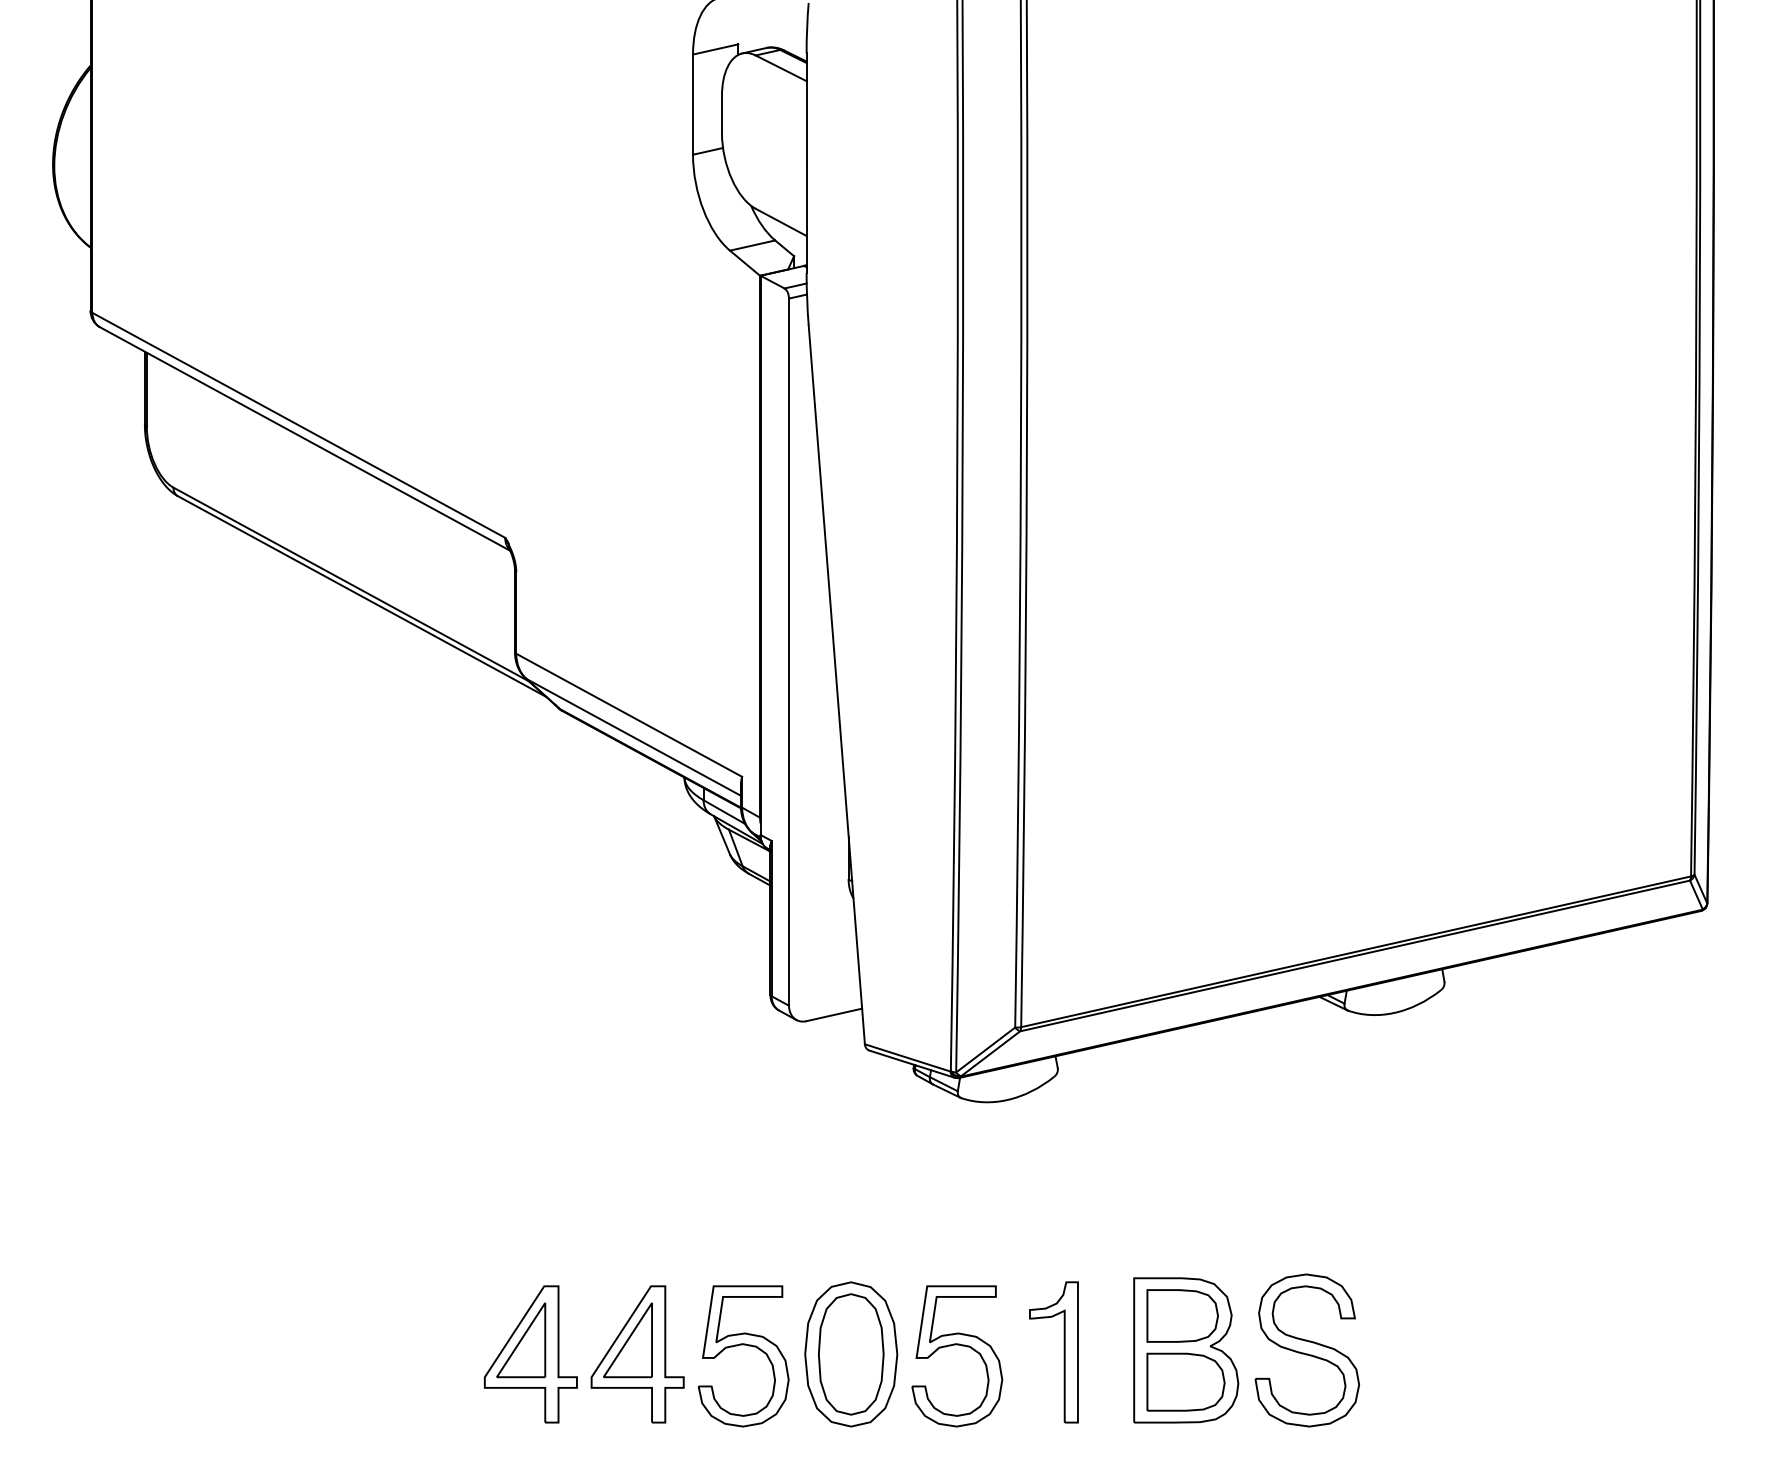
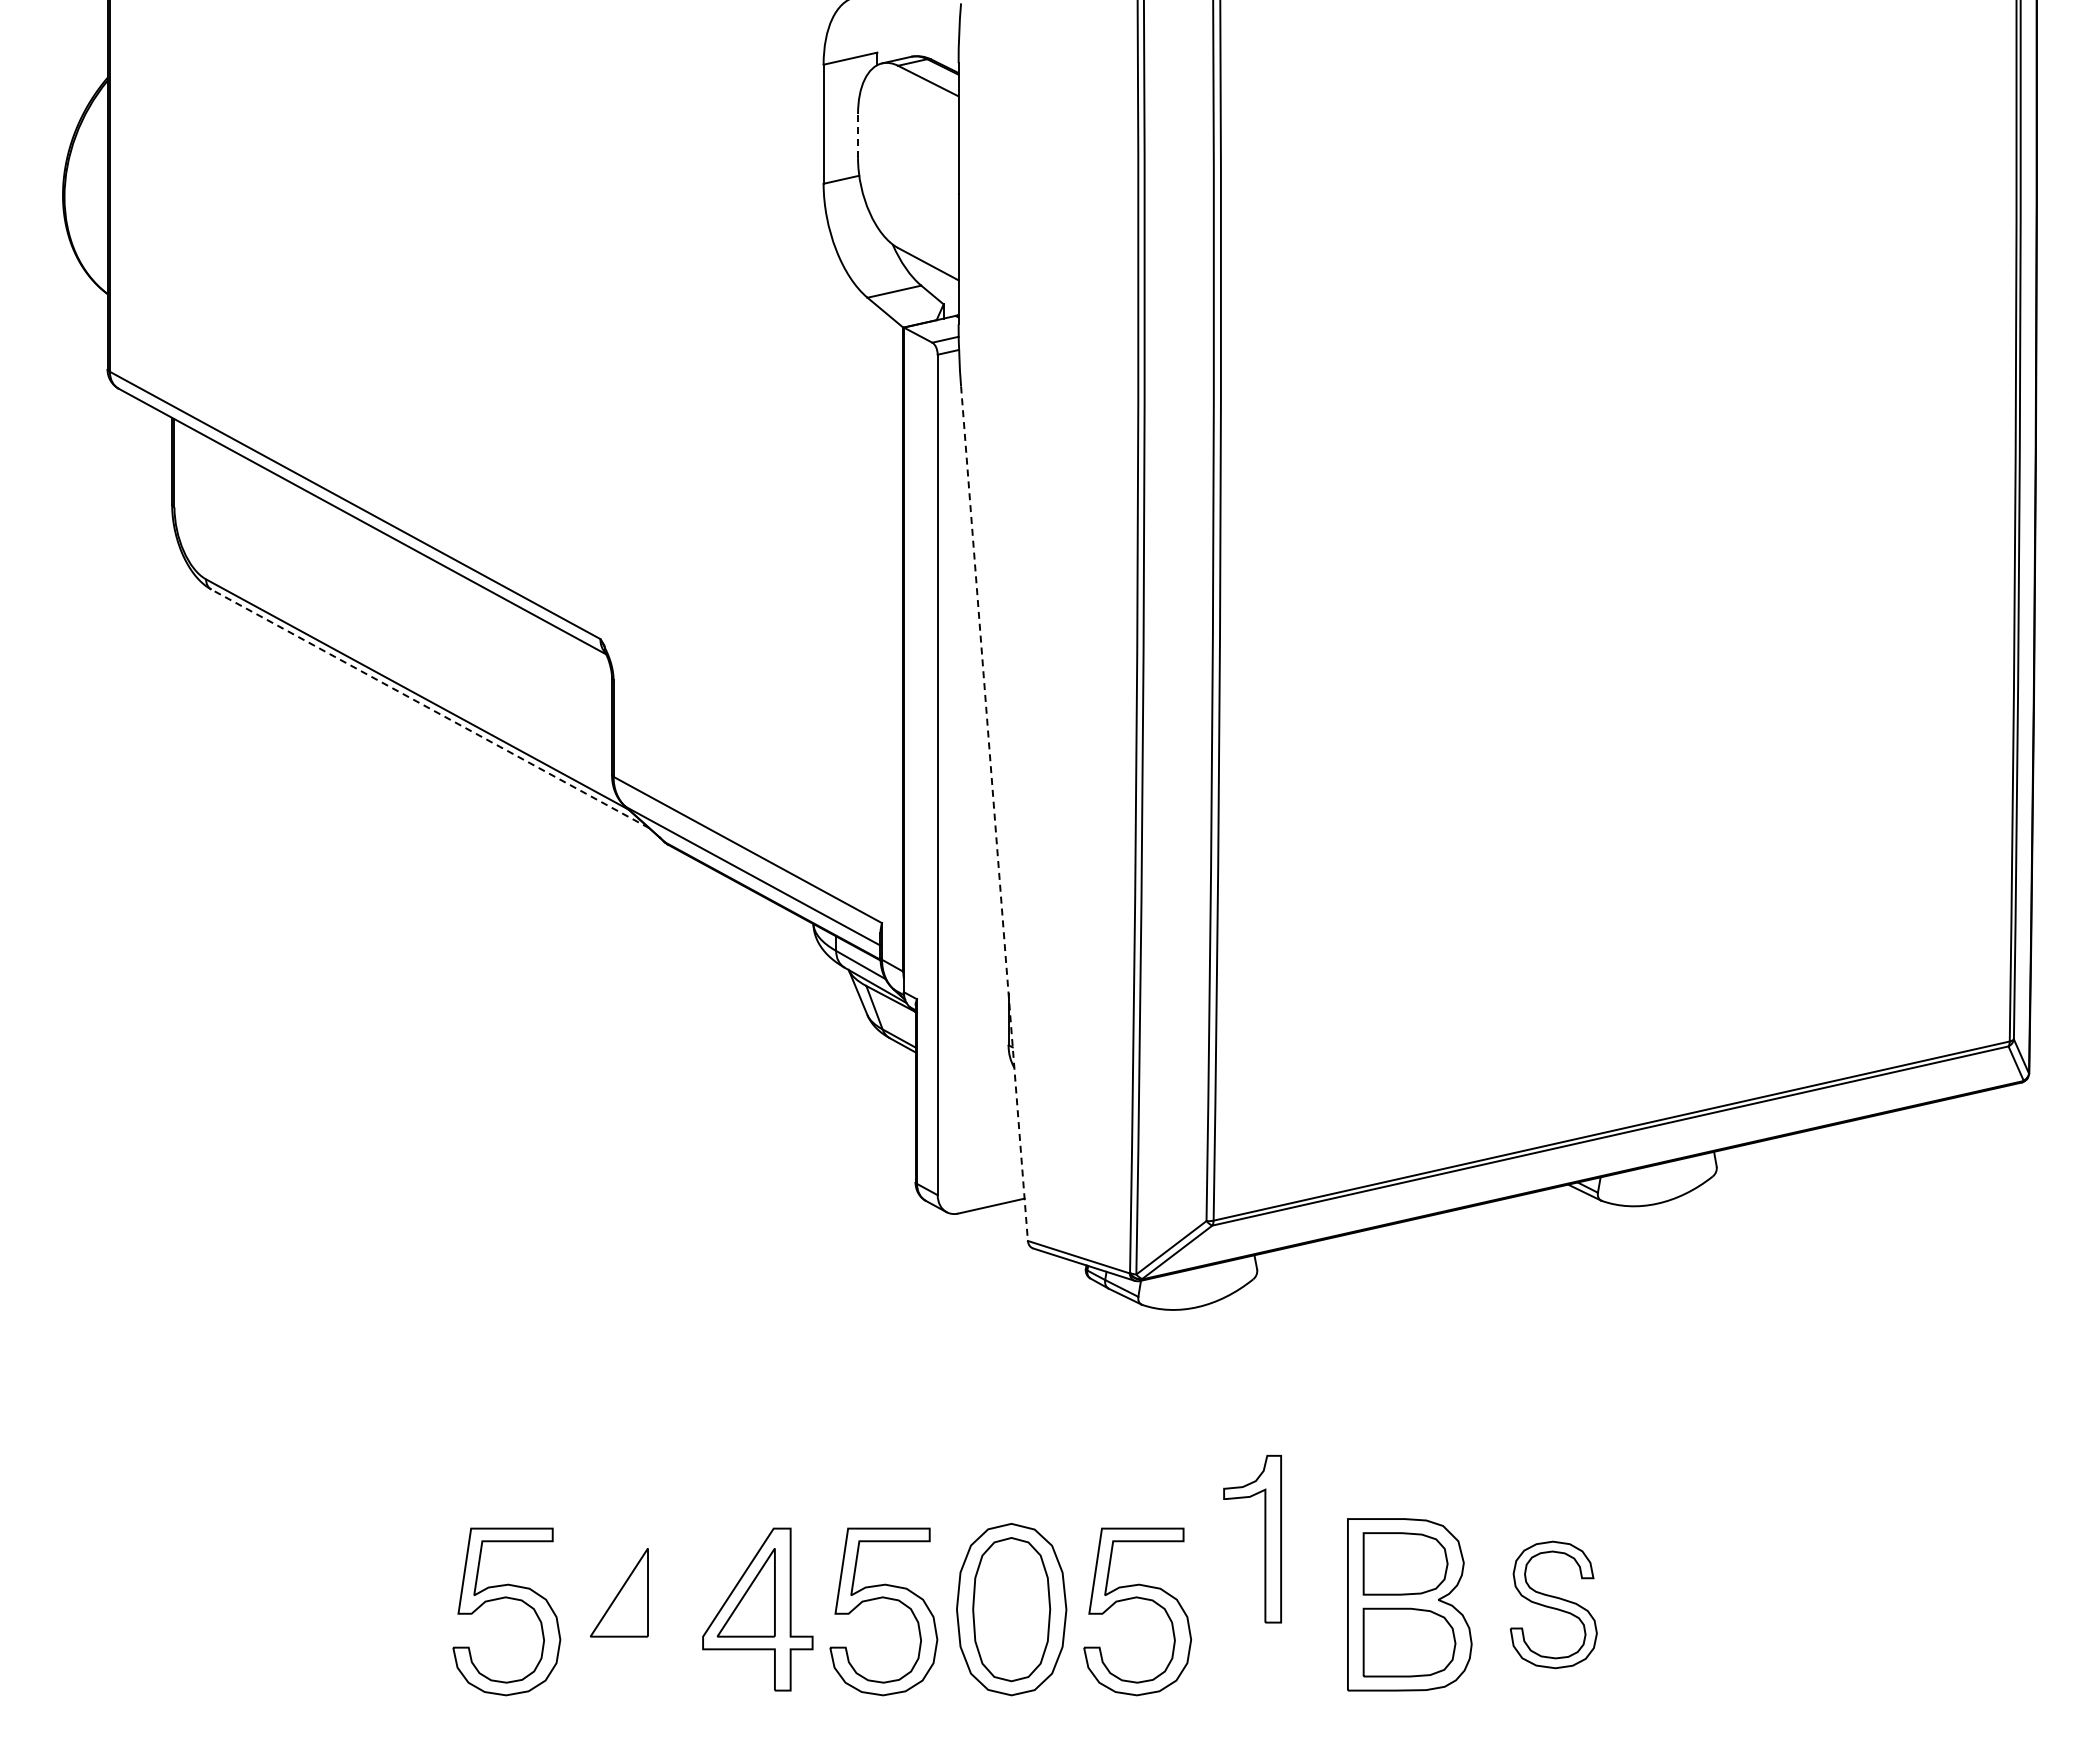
line: (722, 114) -> (858, 135), solid -> dashed
line: (361, 596) -> (429, 708), solid -> dashed
line: (836, 684) -> (994, 813), solid -> dashed
part: (429, 1345) -> (510, 1599), added
part: (1307, 1350) -> (1553, 1604), size x0.7
part: (1063, 1352) -> (1264, 1539), moved
part: (530, 1354) -> (630, 1609), removed

